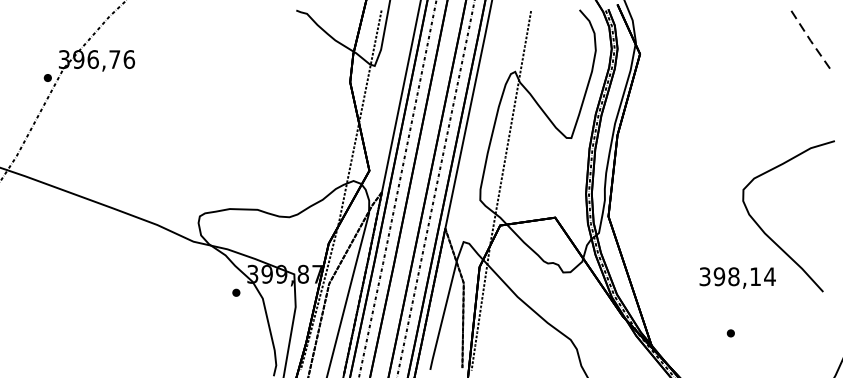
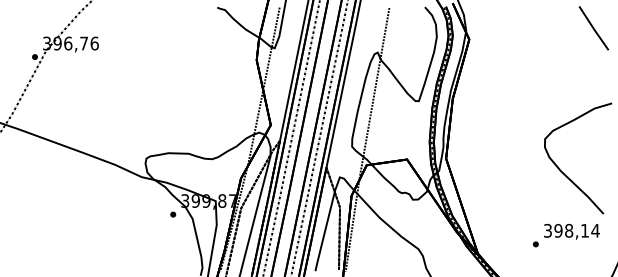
line: (809, 40) -> (593, 29), dashed -> solid
text: (737, 277) -> (571, 231), moved

